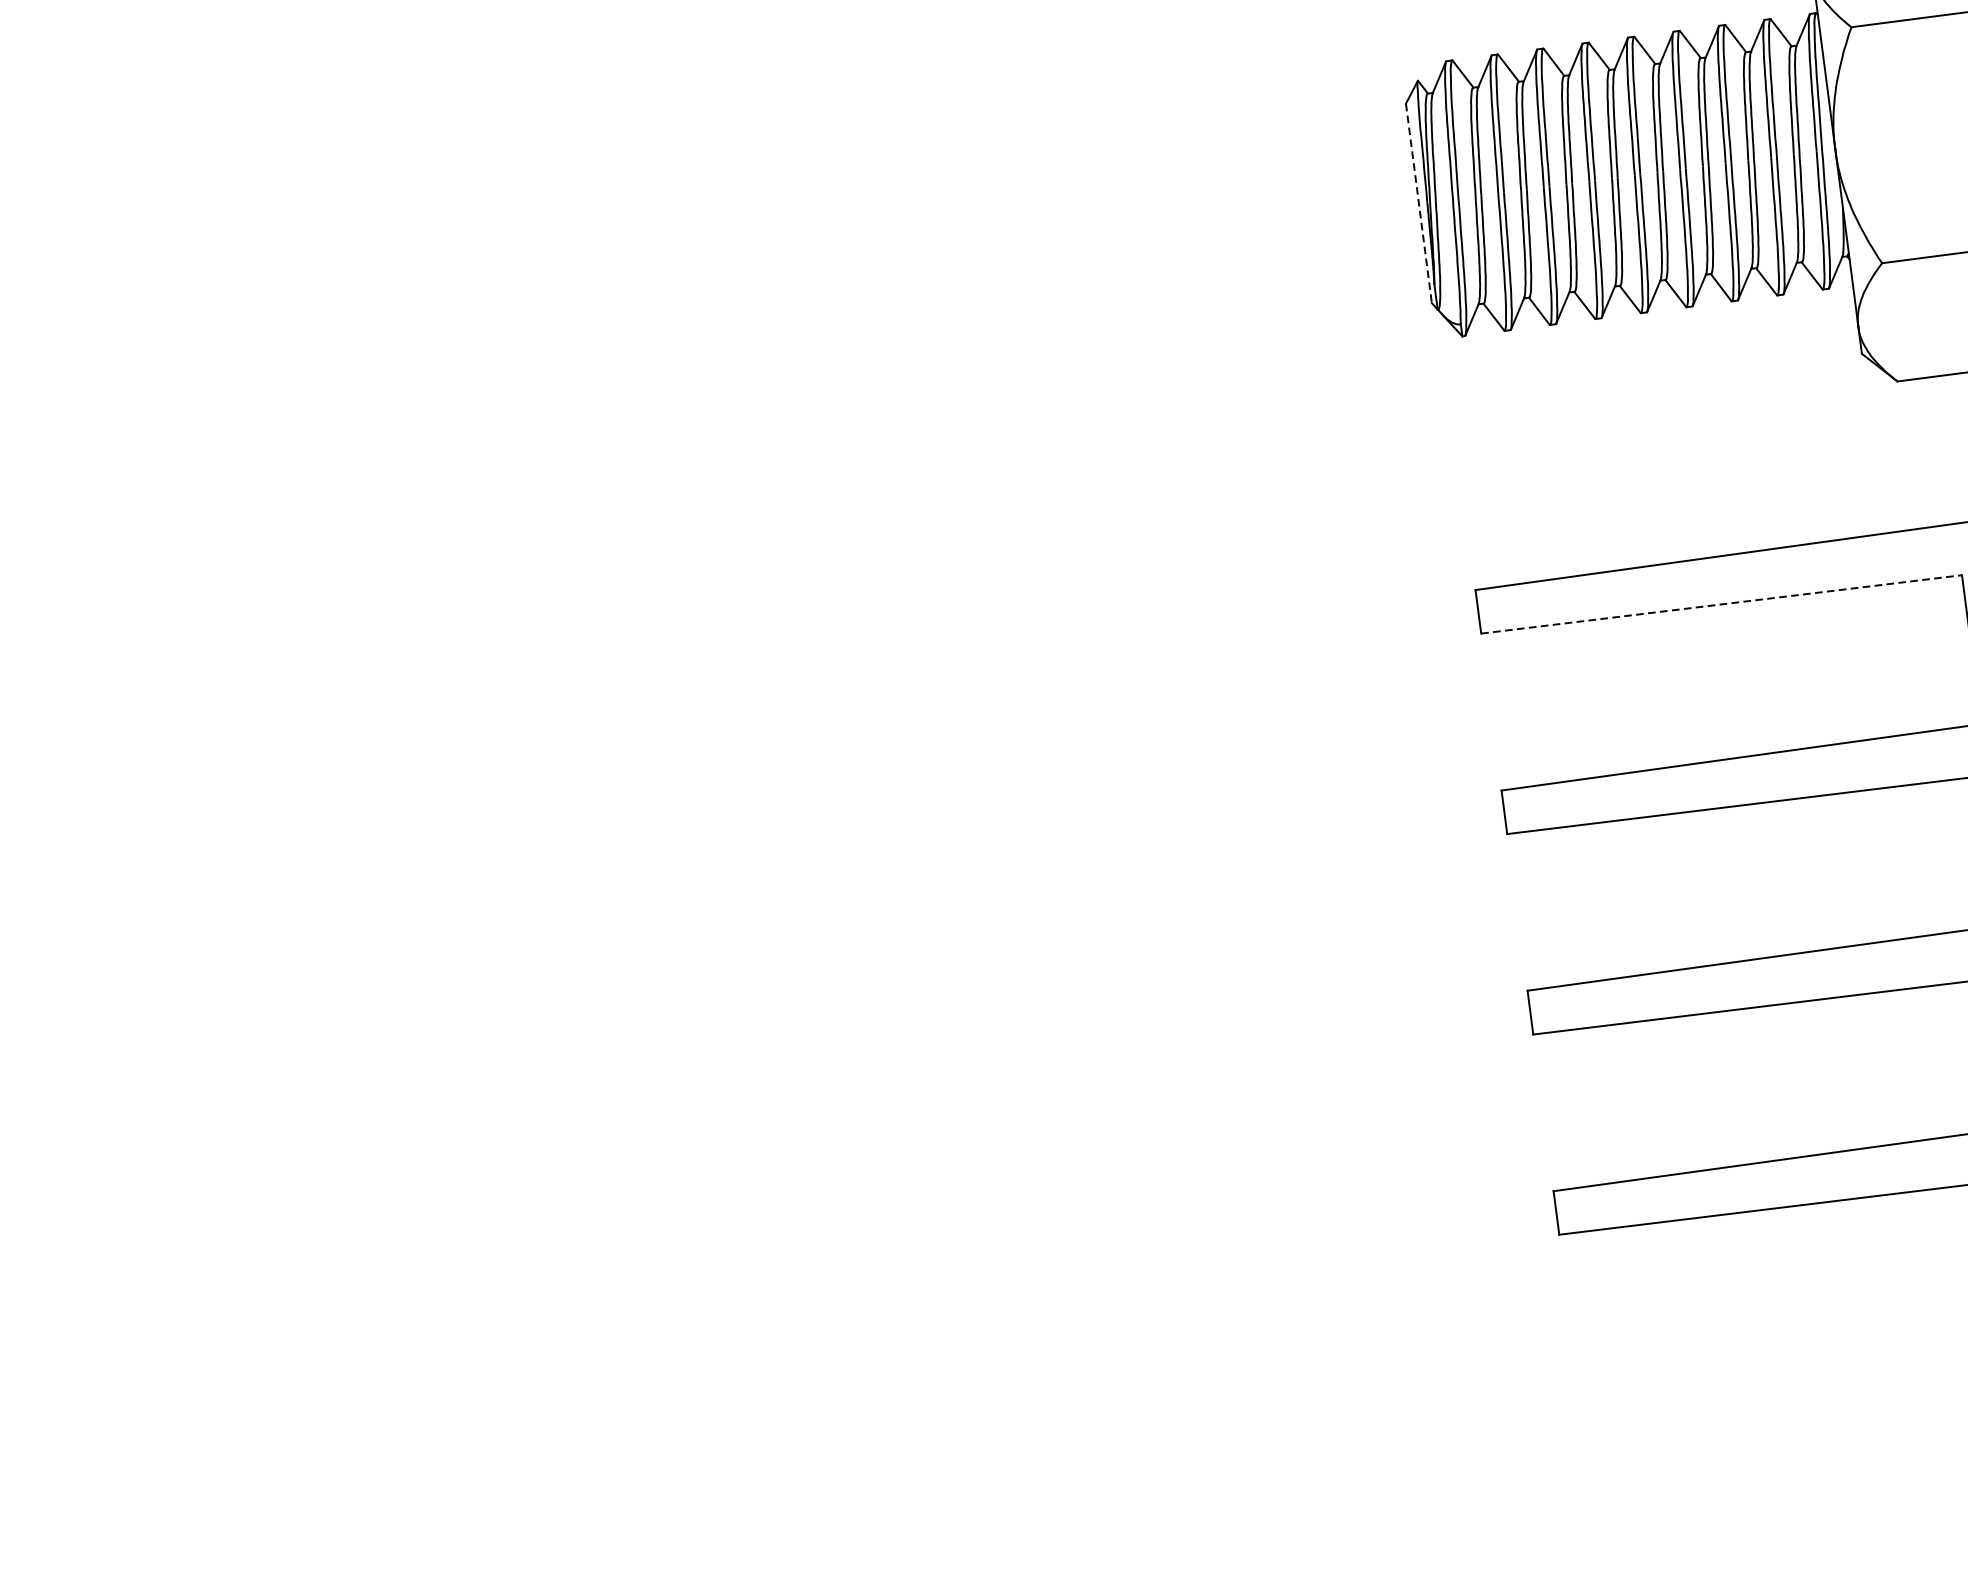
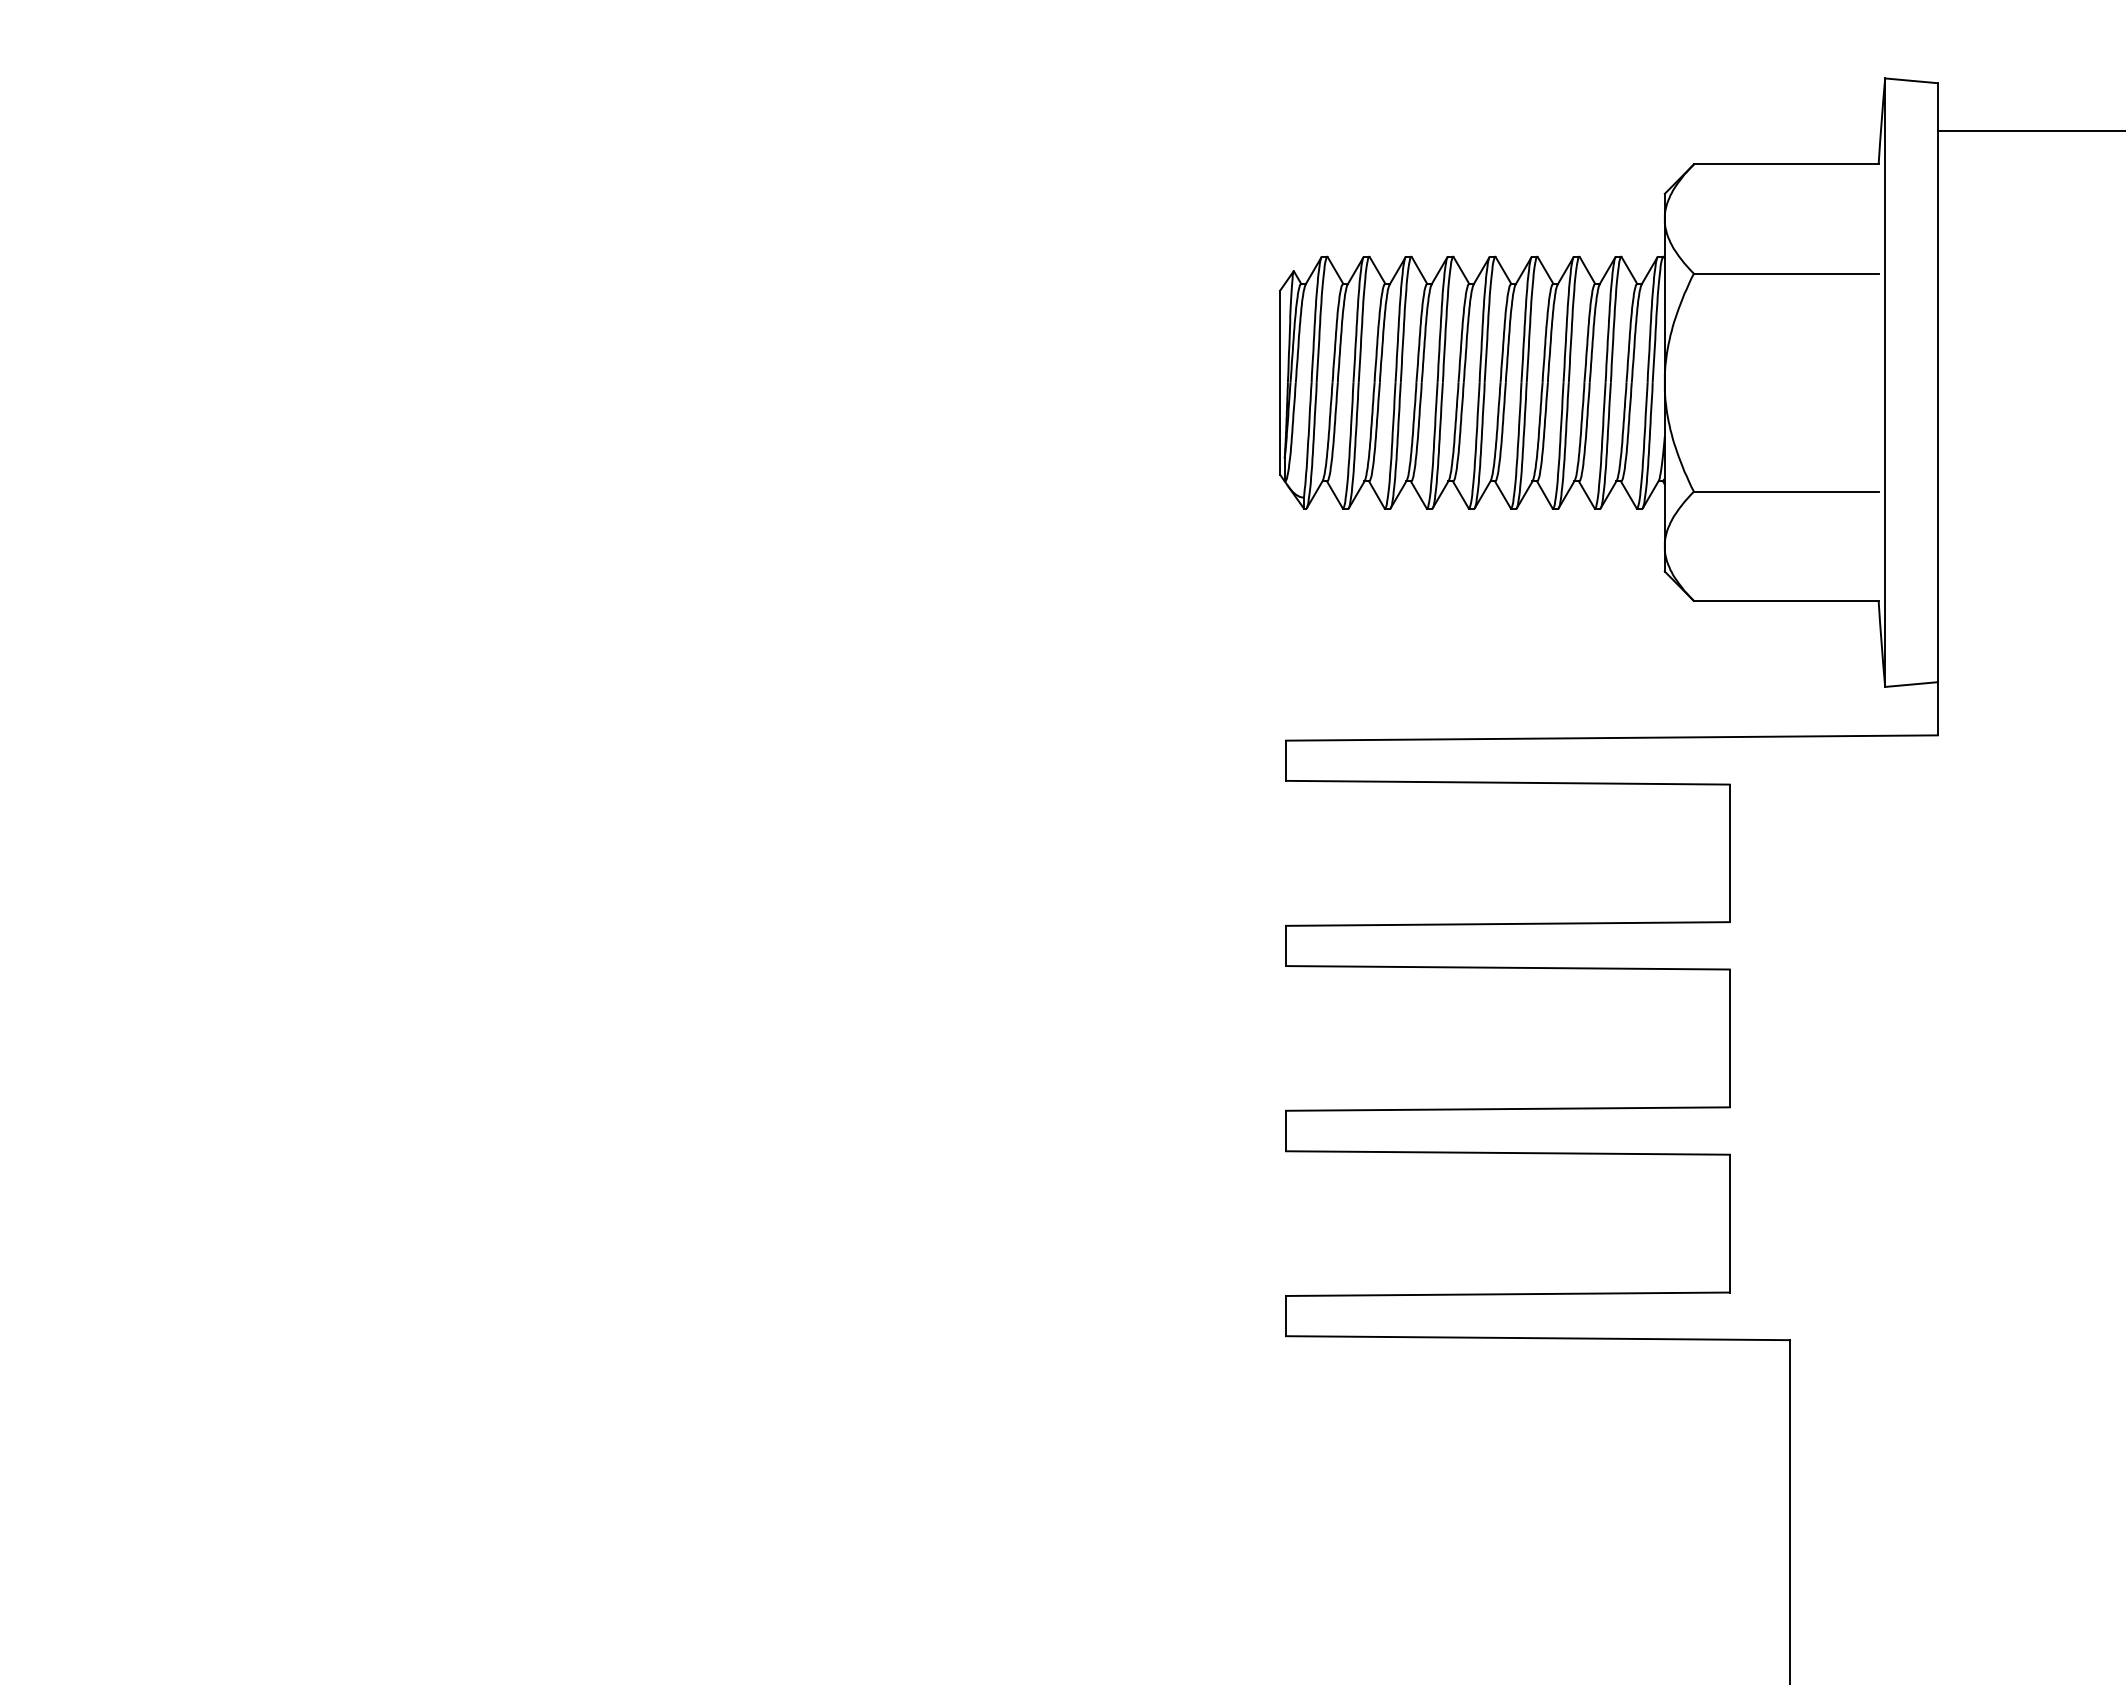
line: (1419, 204) -> (1280, 383), dashed -> solid
line: (1721, 604) -> (1507, 782), dashed -> solid

